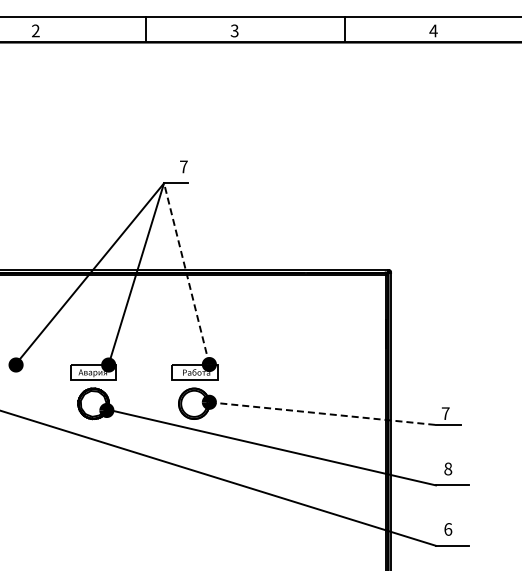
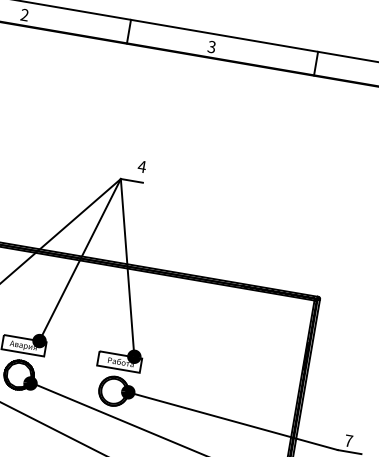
text: (183, 166) -> (141, 166), 7 -> 4
line: (186, 273) -> (127, 267), dashed -> solid
line: (322, 413) -> (232, 421), dashed -> solid

